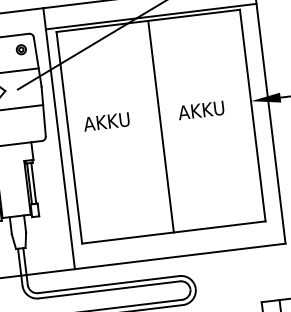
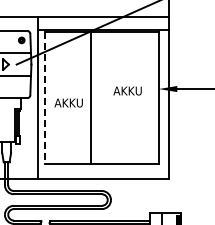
text: (106, 121) -> (68, 102), moved
line: (160, 125) -> (90, 97), moved
line: (69, 138) -> (44, 98), solid -> dashed

